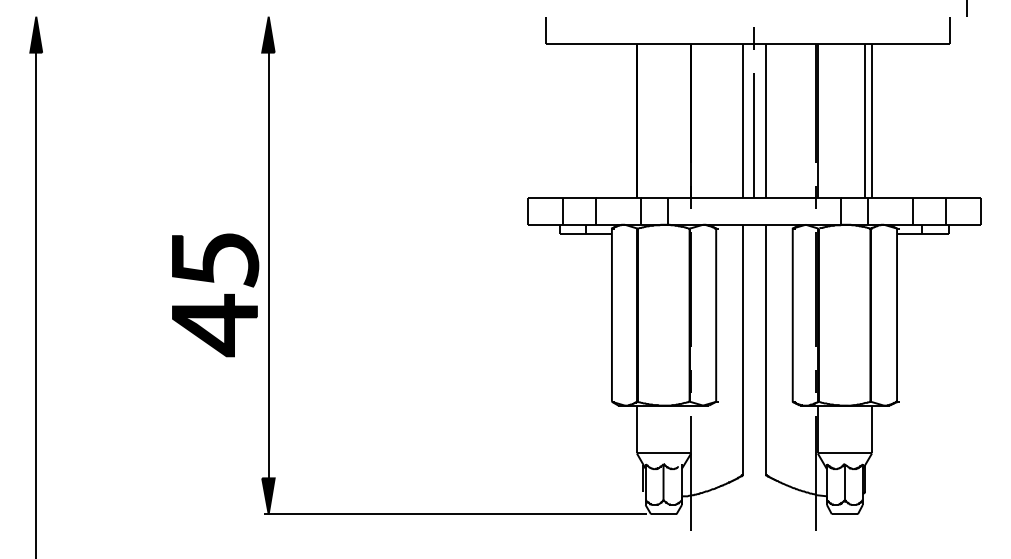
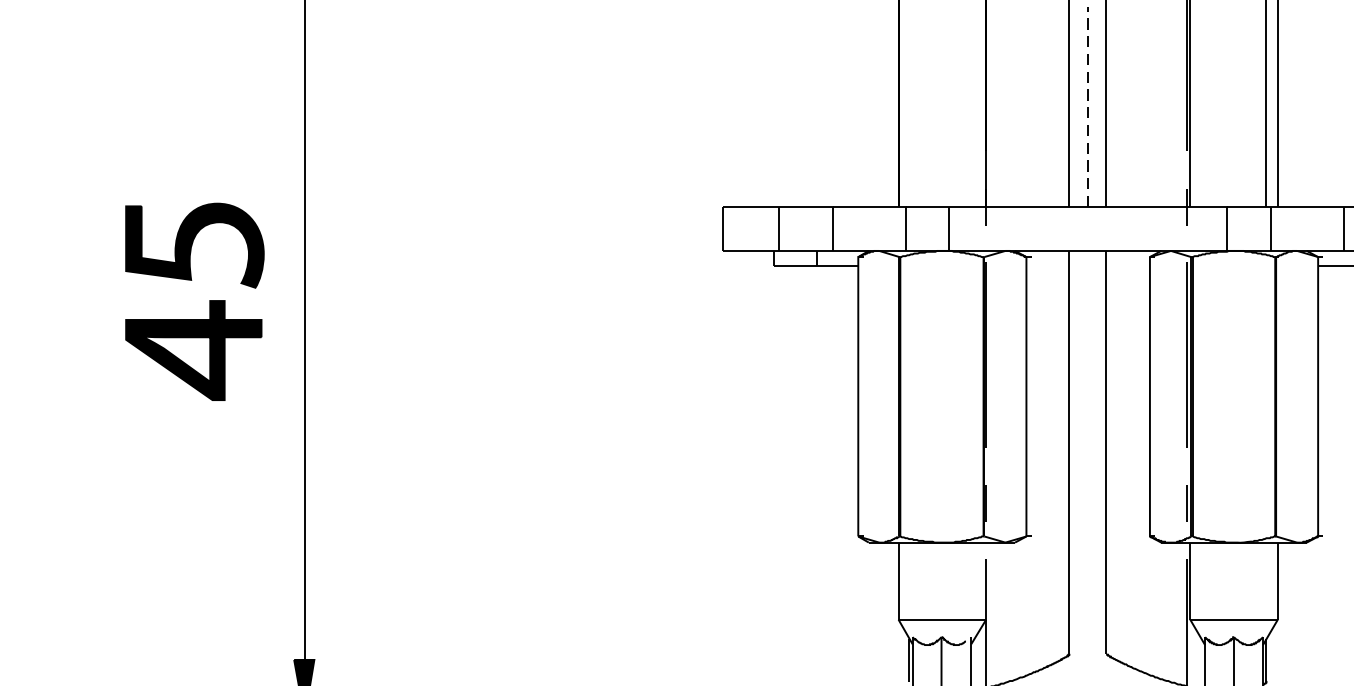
line: (754, 134) -> (1088, 105), solid -> dashed
part: (224, 295) -> (209, 302), moved

